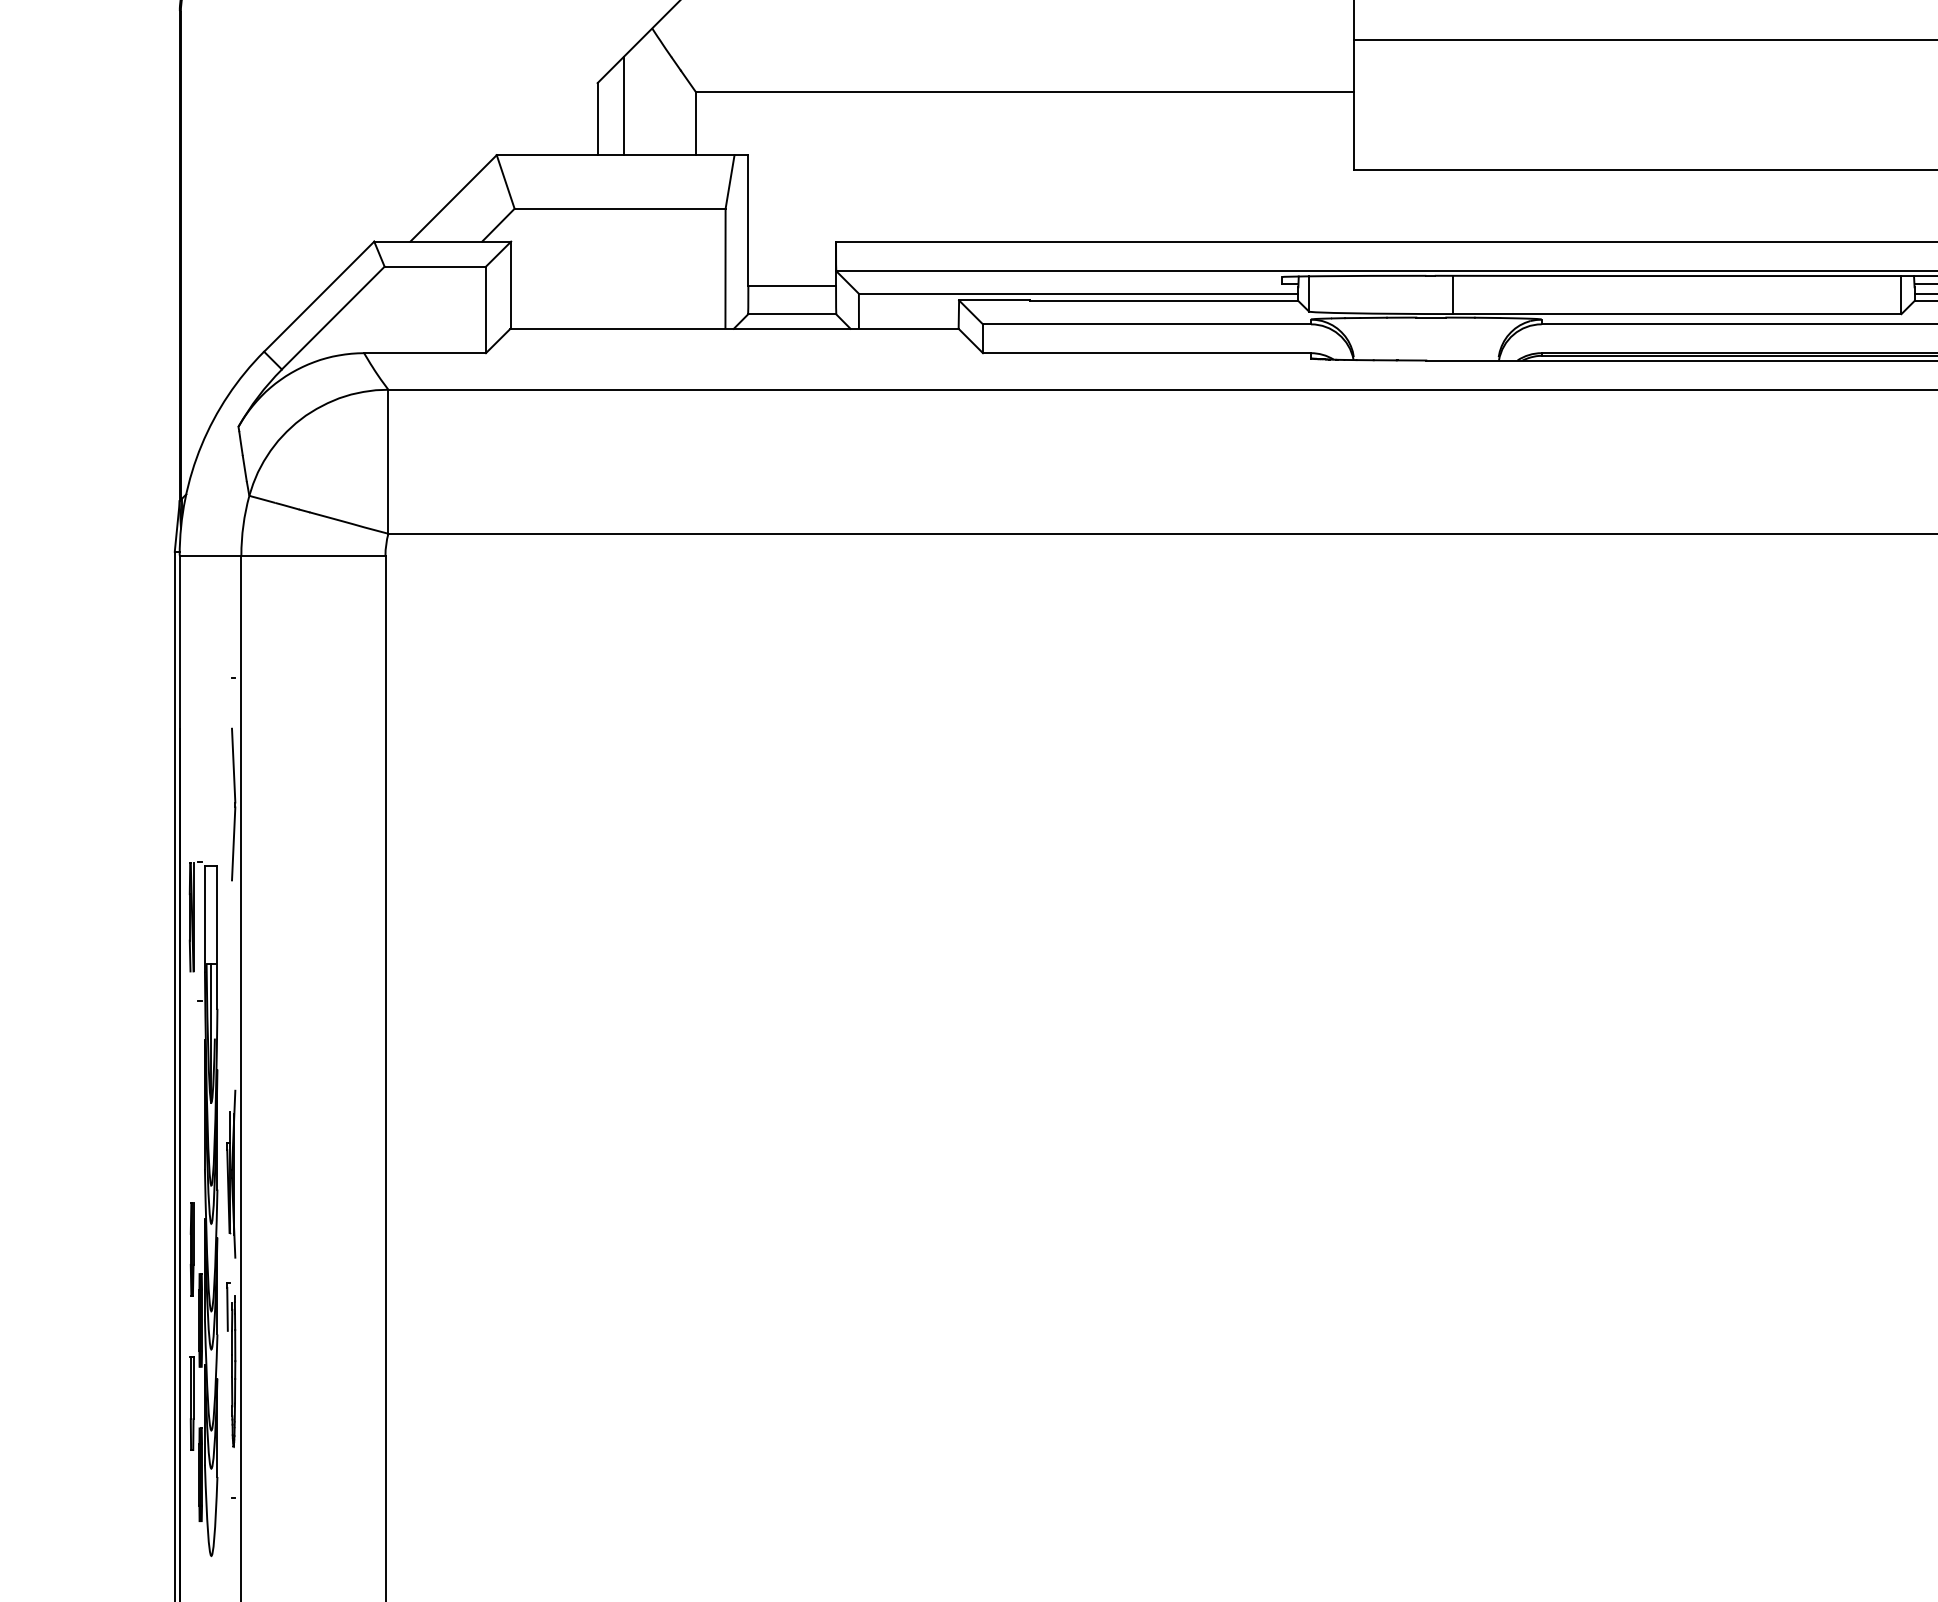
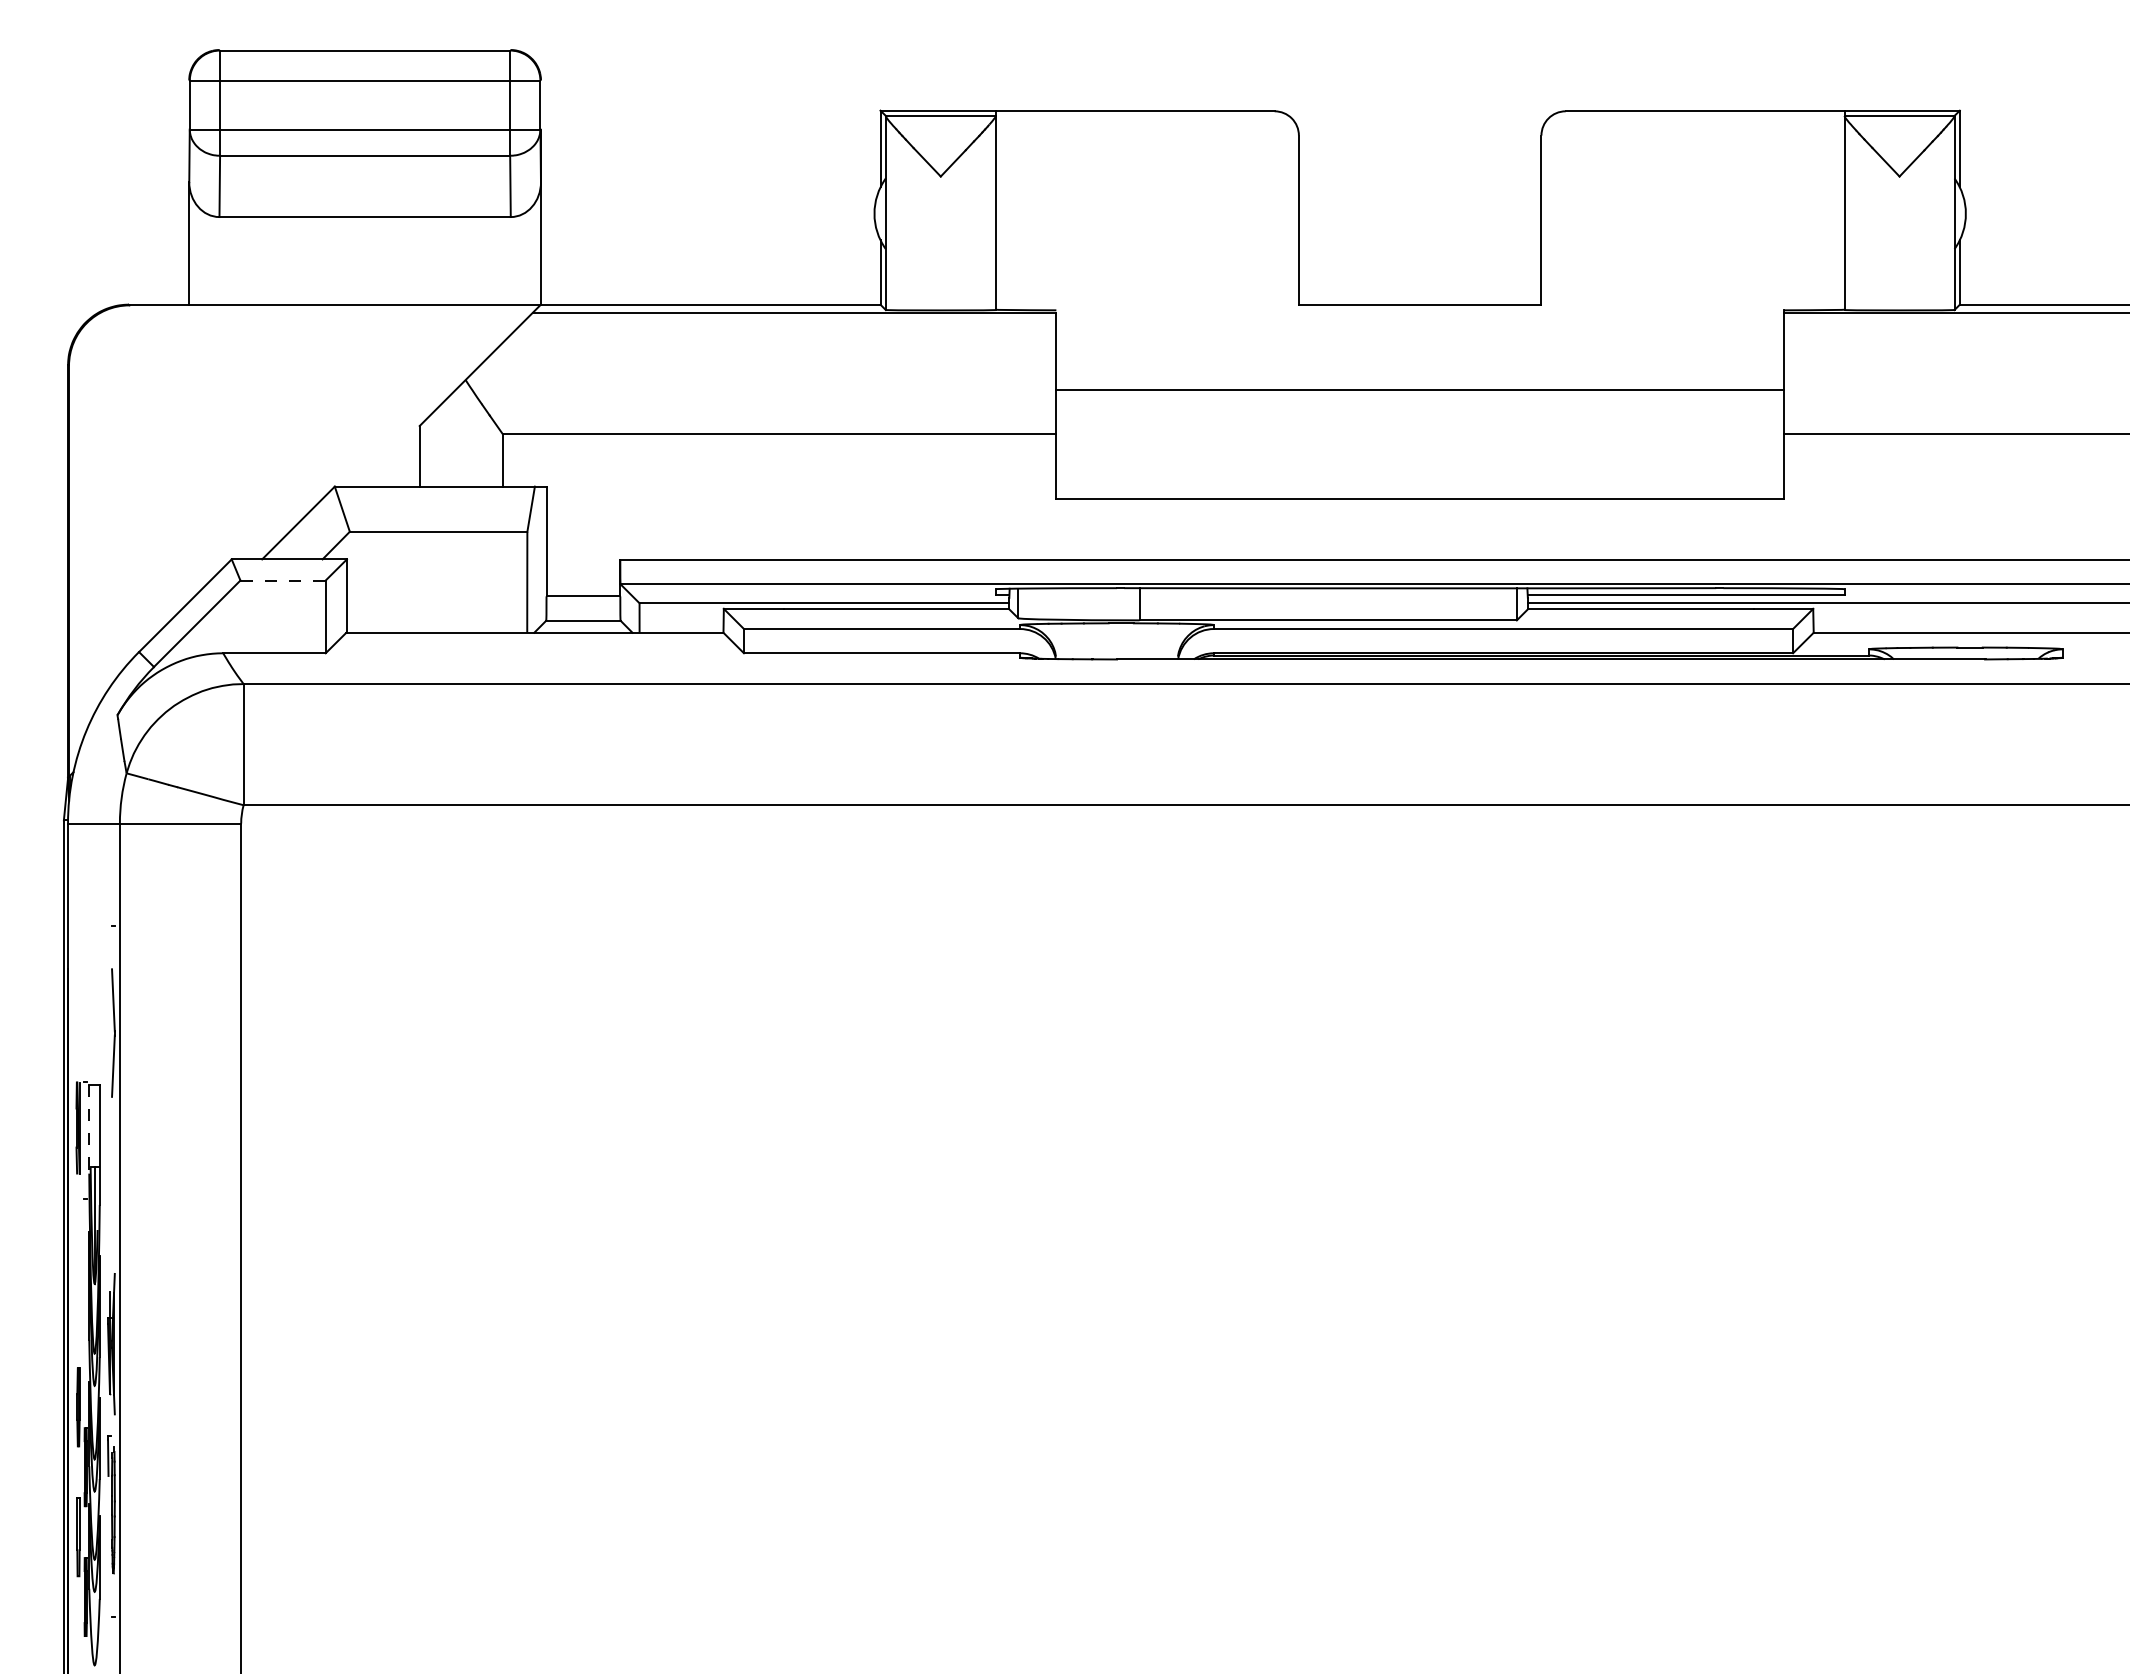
line: (623, 105) -> (441, 444), removed
line: (435, 266) -> (283, 580), solid -> dashed
line: (205, 919) -> (89, 1129), solid -> dashed

